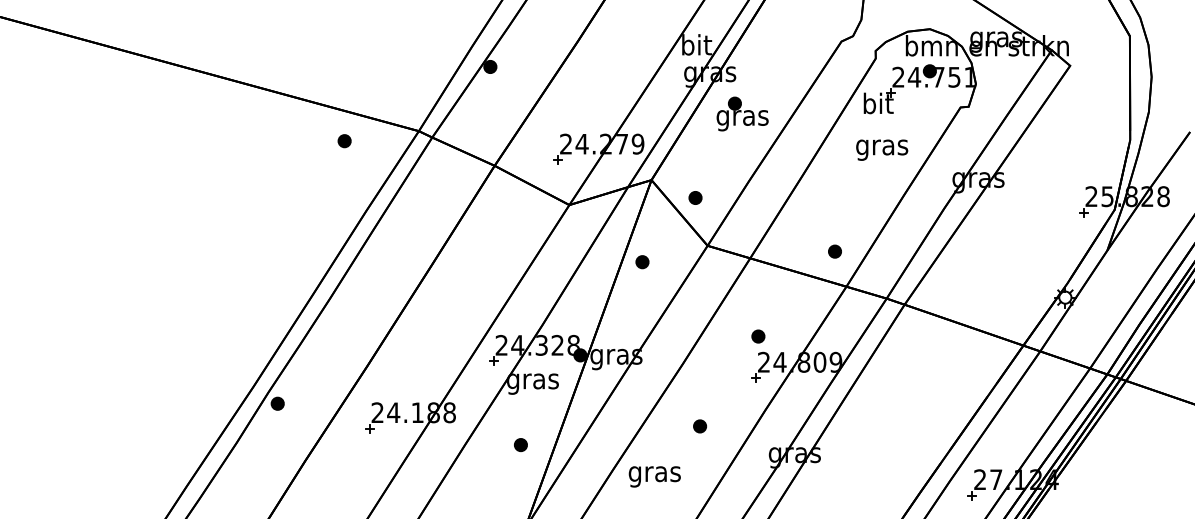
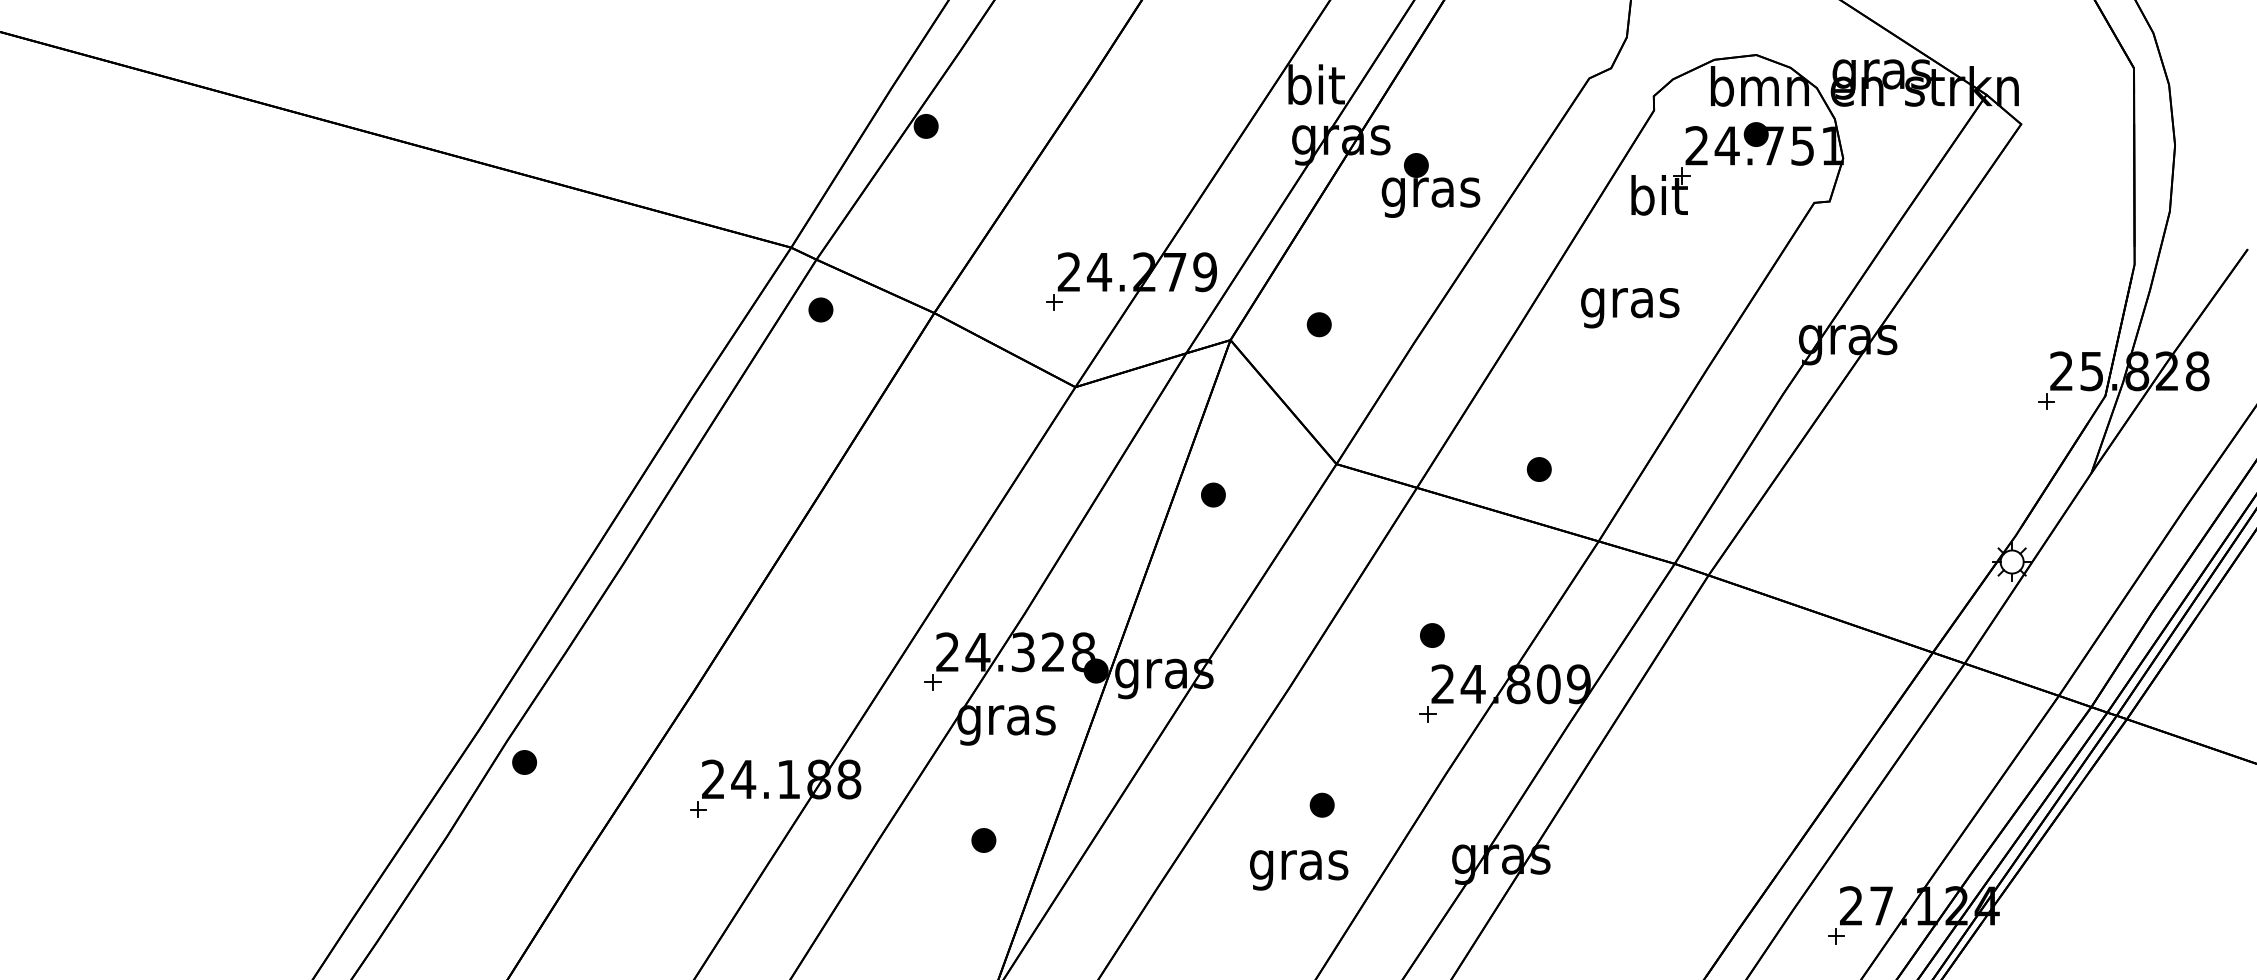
part: (742, 113) -> (1430, 184), moved
part: (344, 141) -> (820, 310), moved
text: (882, 149) -> (1630, 306), moved
part: (695, 197) -> (1319, 323), moved
part: (834, 251) -> (1538, 469), moved
text: (654, 476) -> (1298, 869), moved

